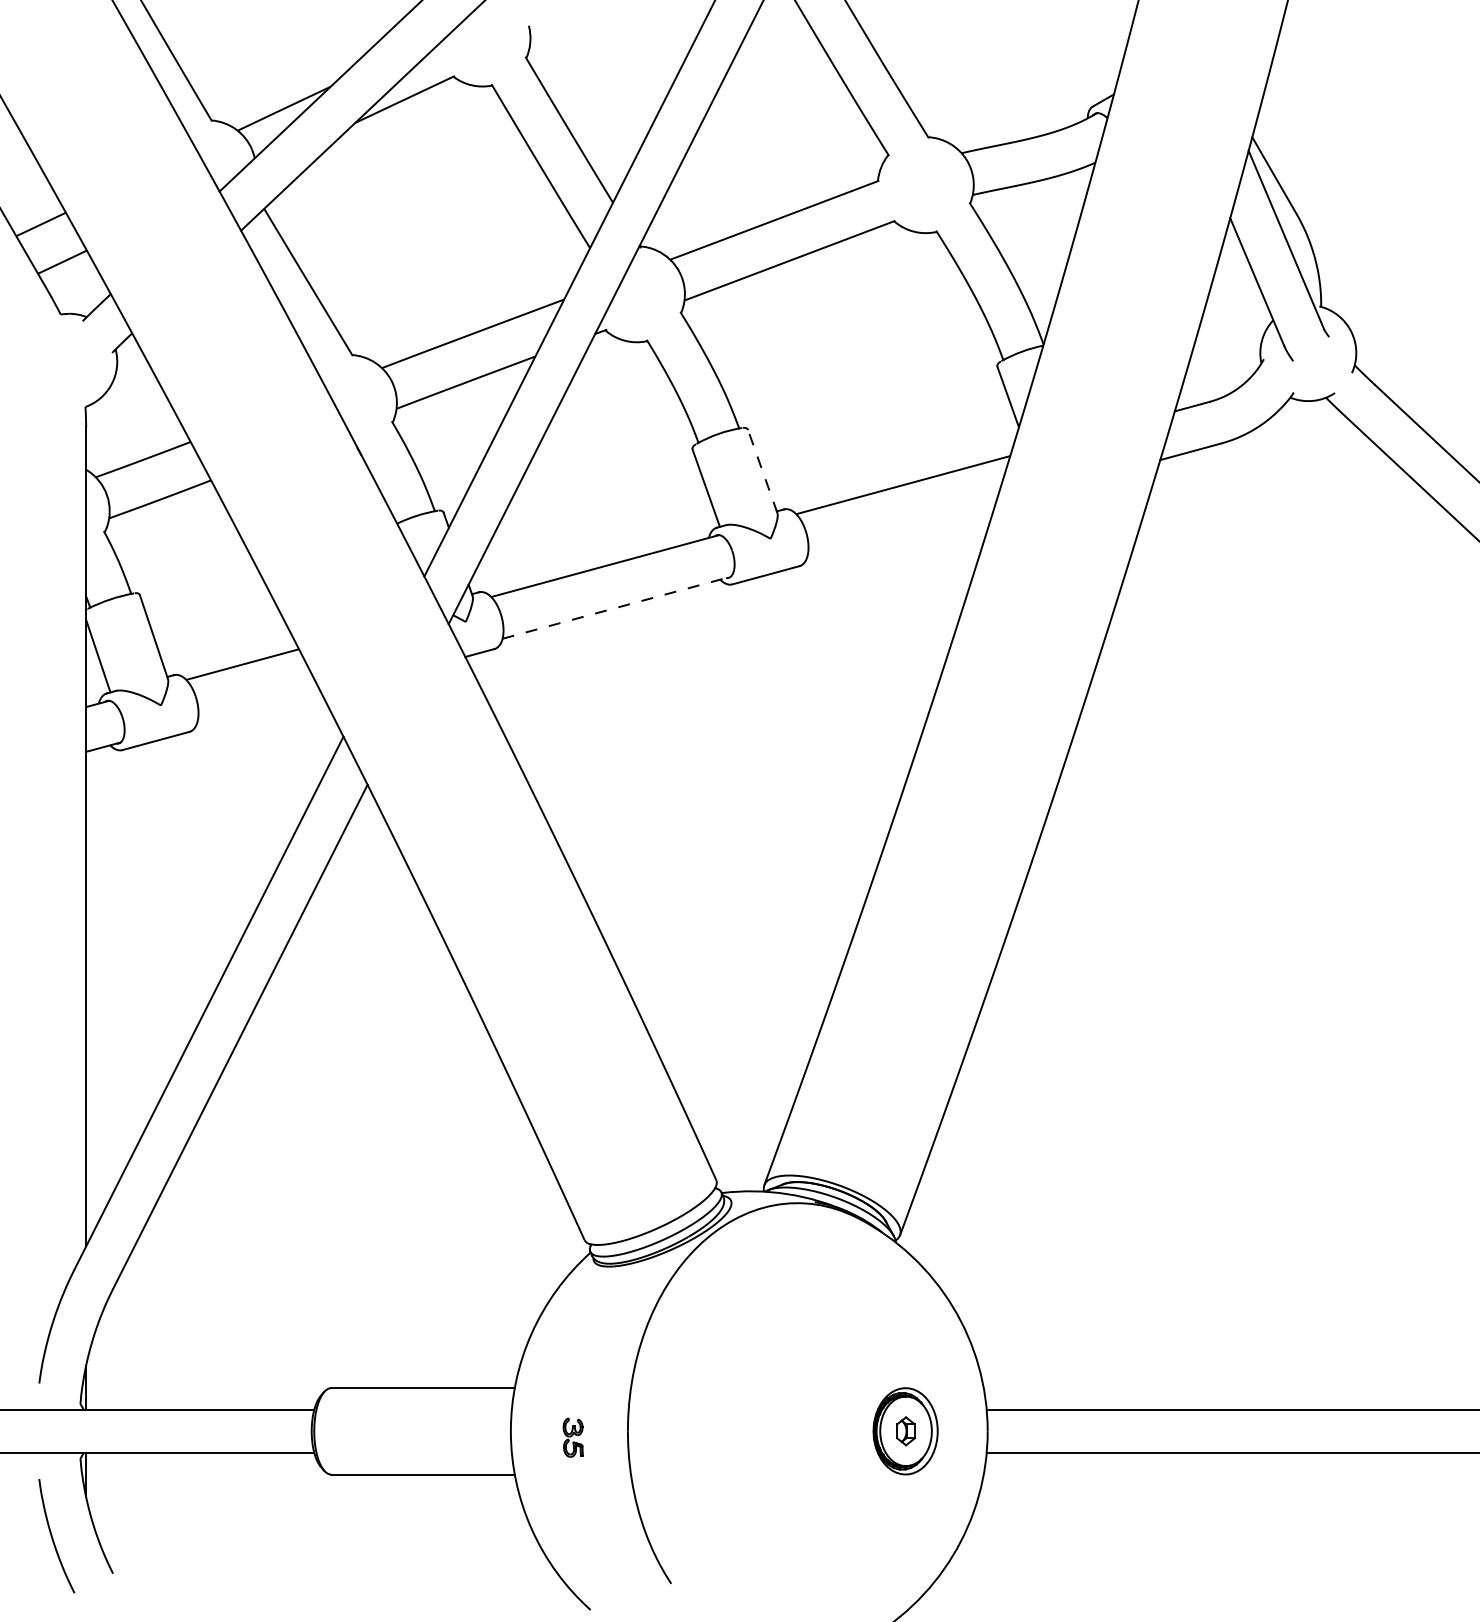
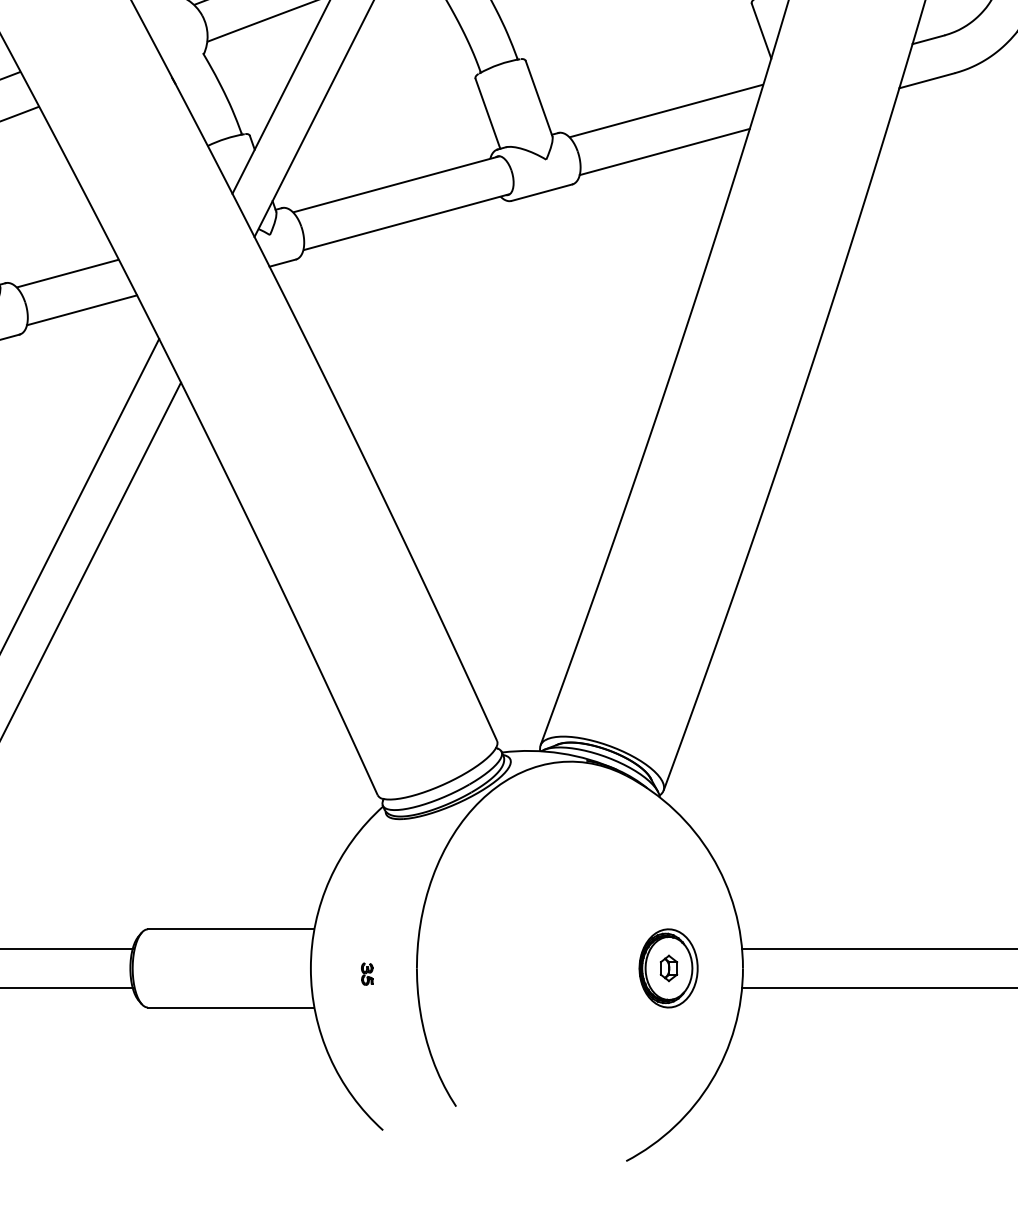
line: (762, 471) -> (538, 98), dashed -> solid
line: (901, 529) -> (664, 151), added
line: (616, 607) -> (406, 221), dashed -> solid
line: (258, 704) -> (82, 309), added
part: (572, 1437) -> (366, 974), size x0.62

